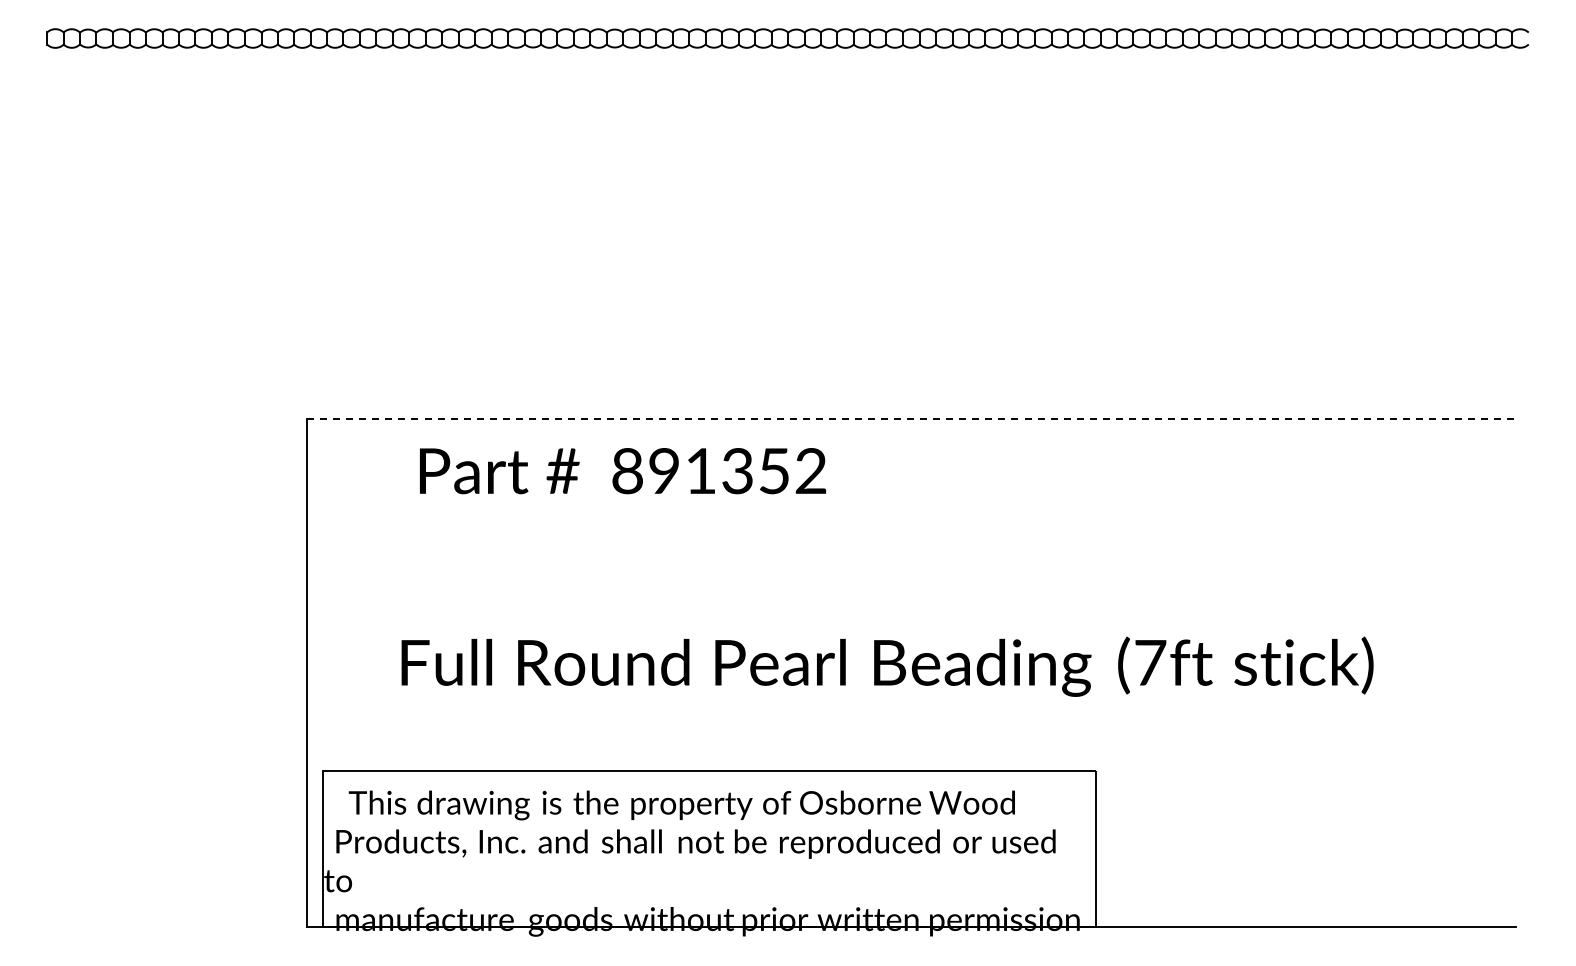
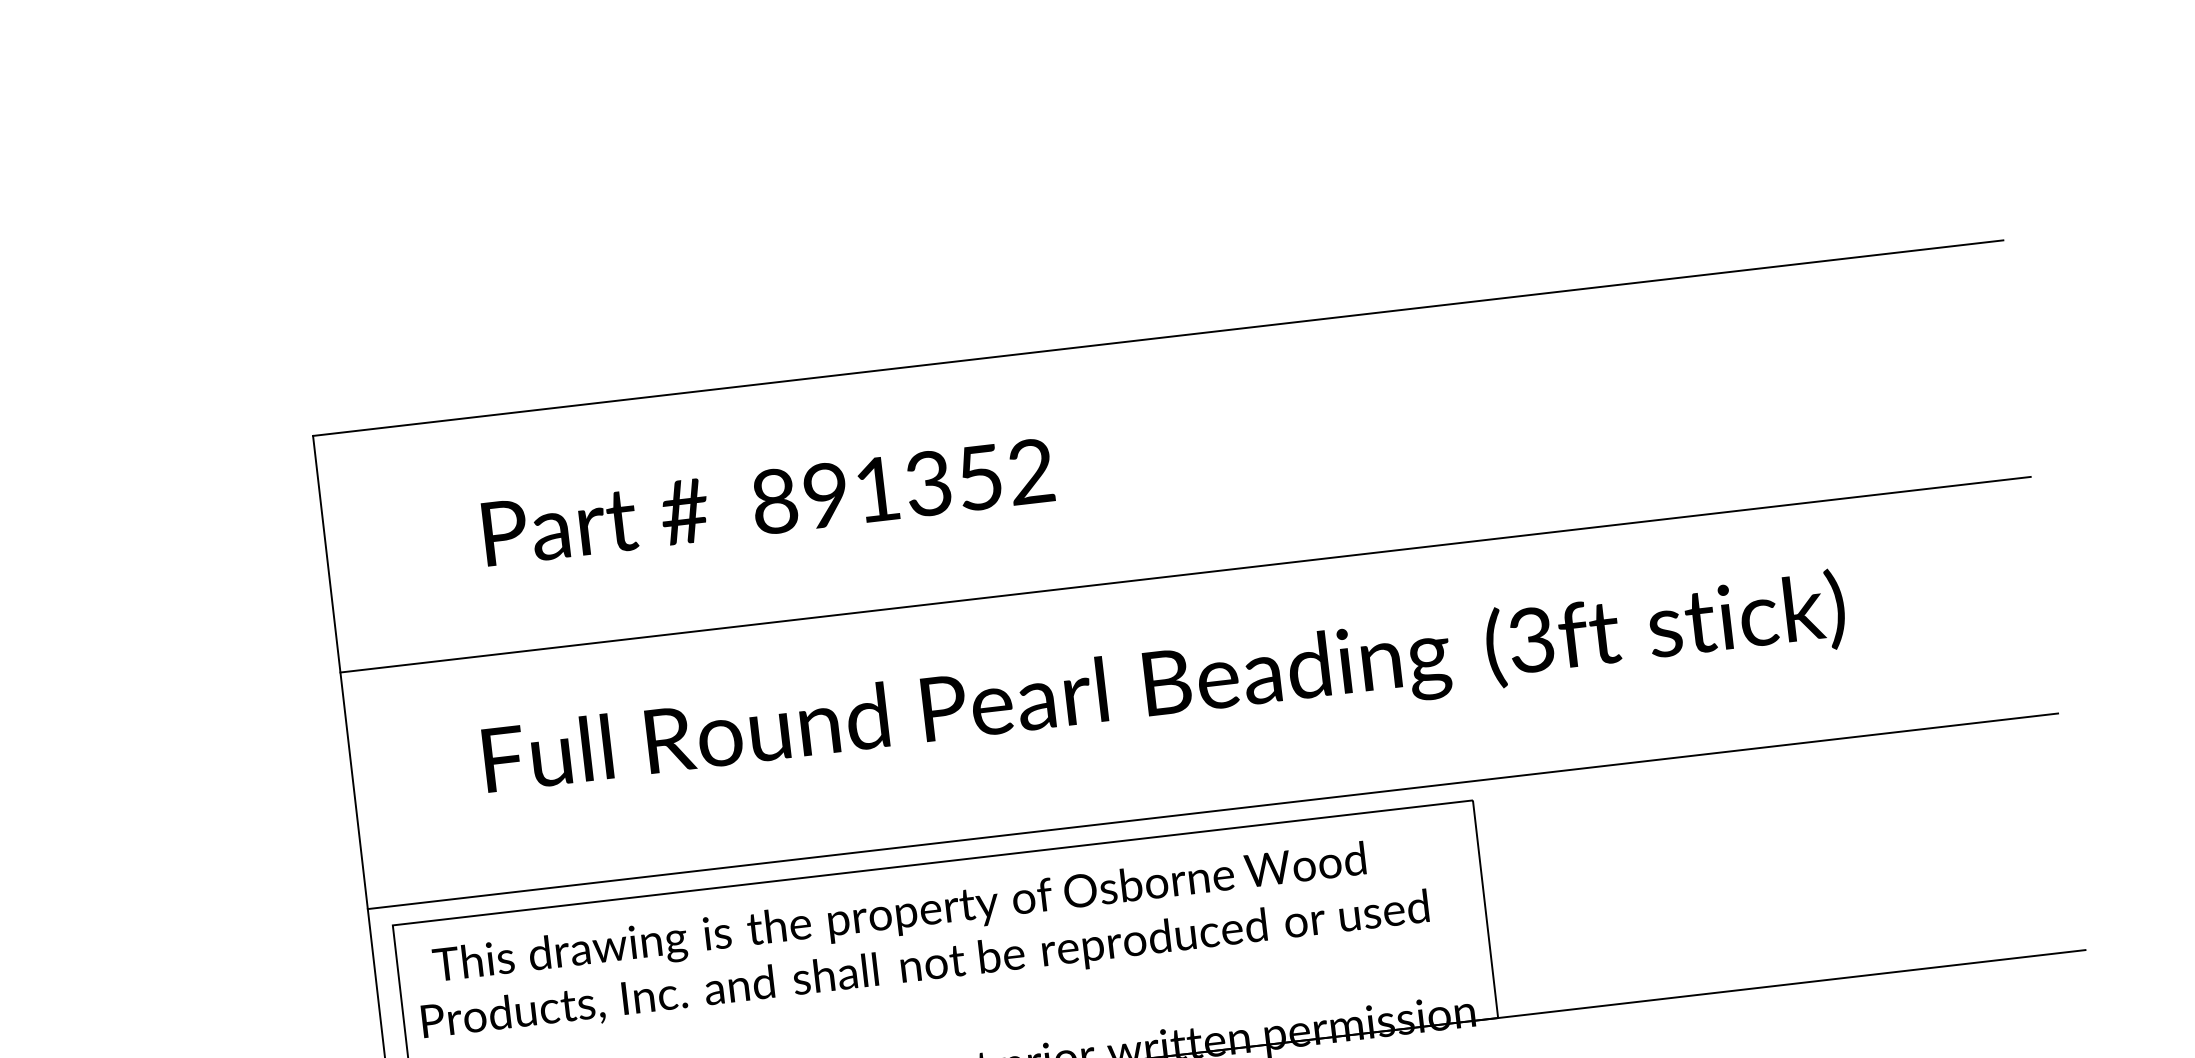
line: (911, 419) -> (1158, 338), dashed -> solid
text: (622, 471) -> (767, 502), moved
line: (911, 588) -> (1185, 574), added
text: (1150, 662) -> (1531, 639), (7ft -> (3ft
line: (911, 757) -> (1212, 811), added

